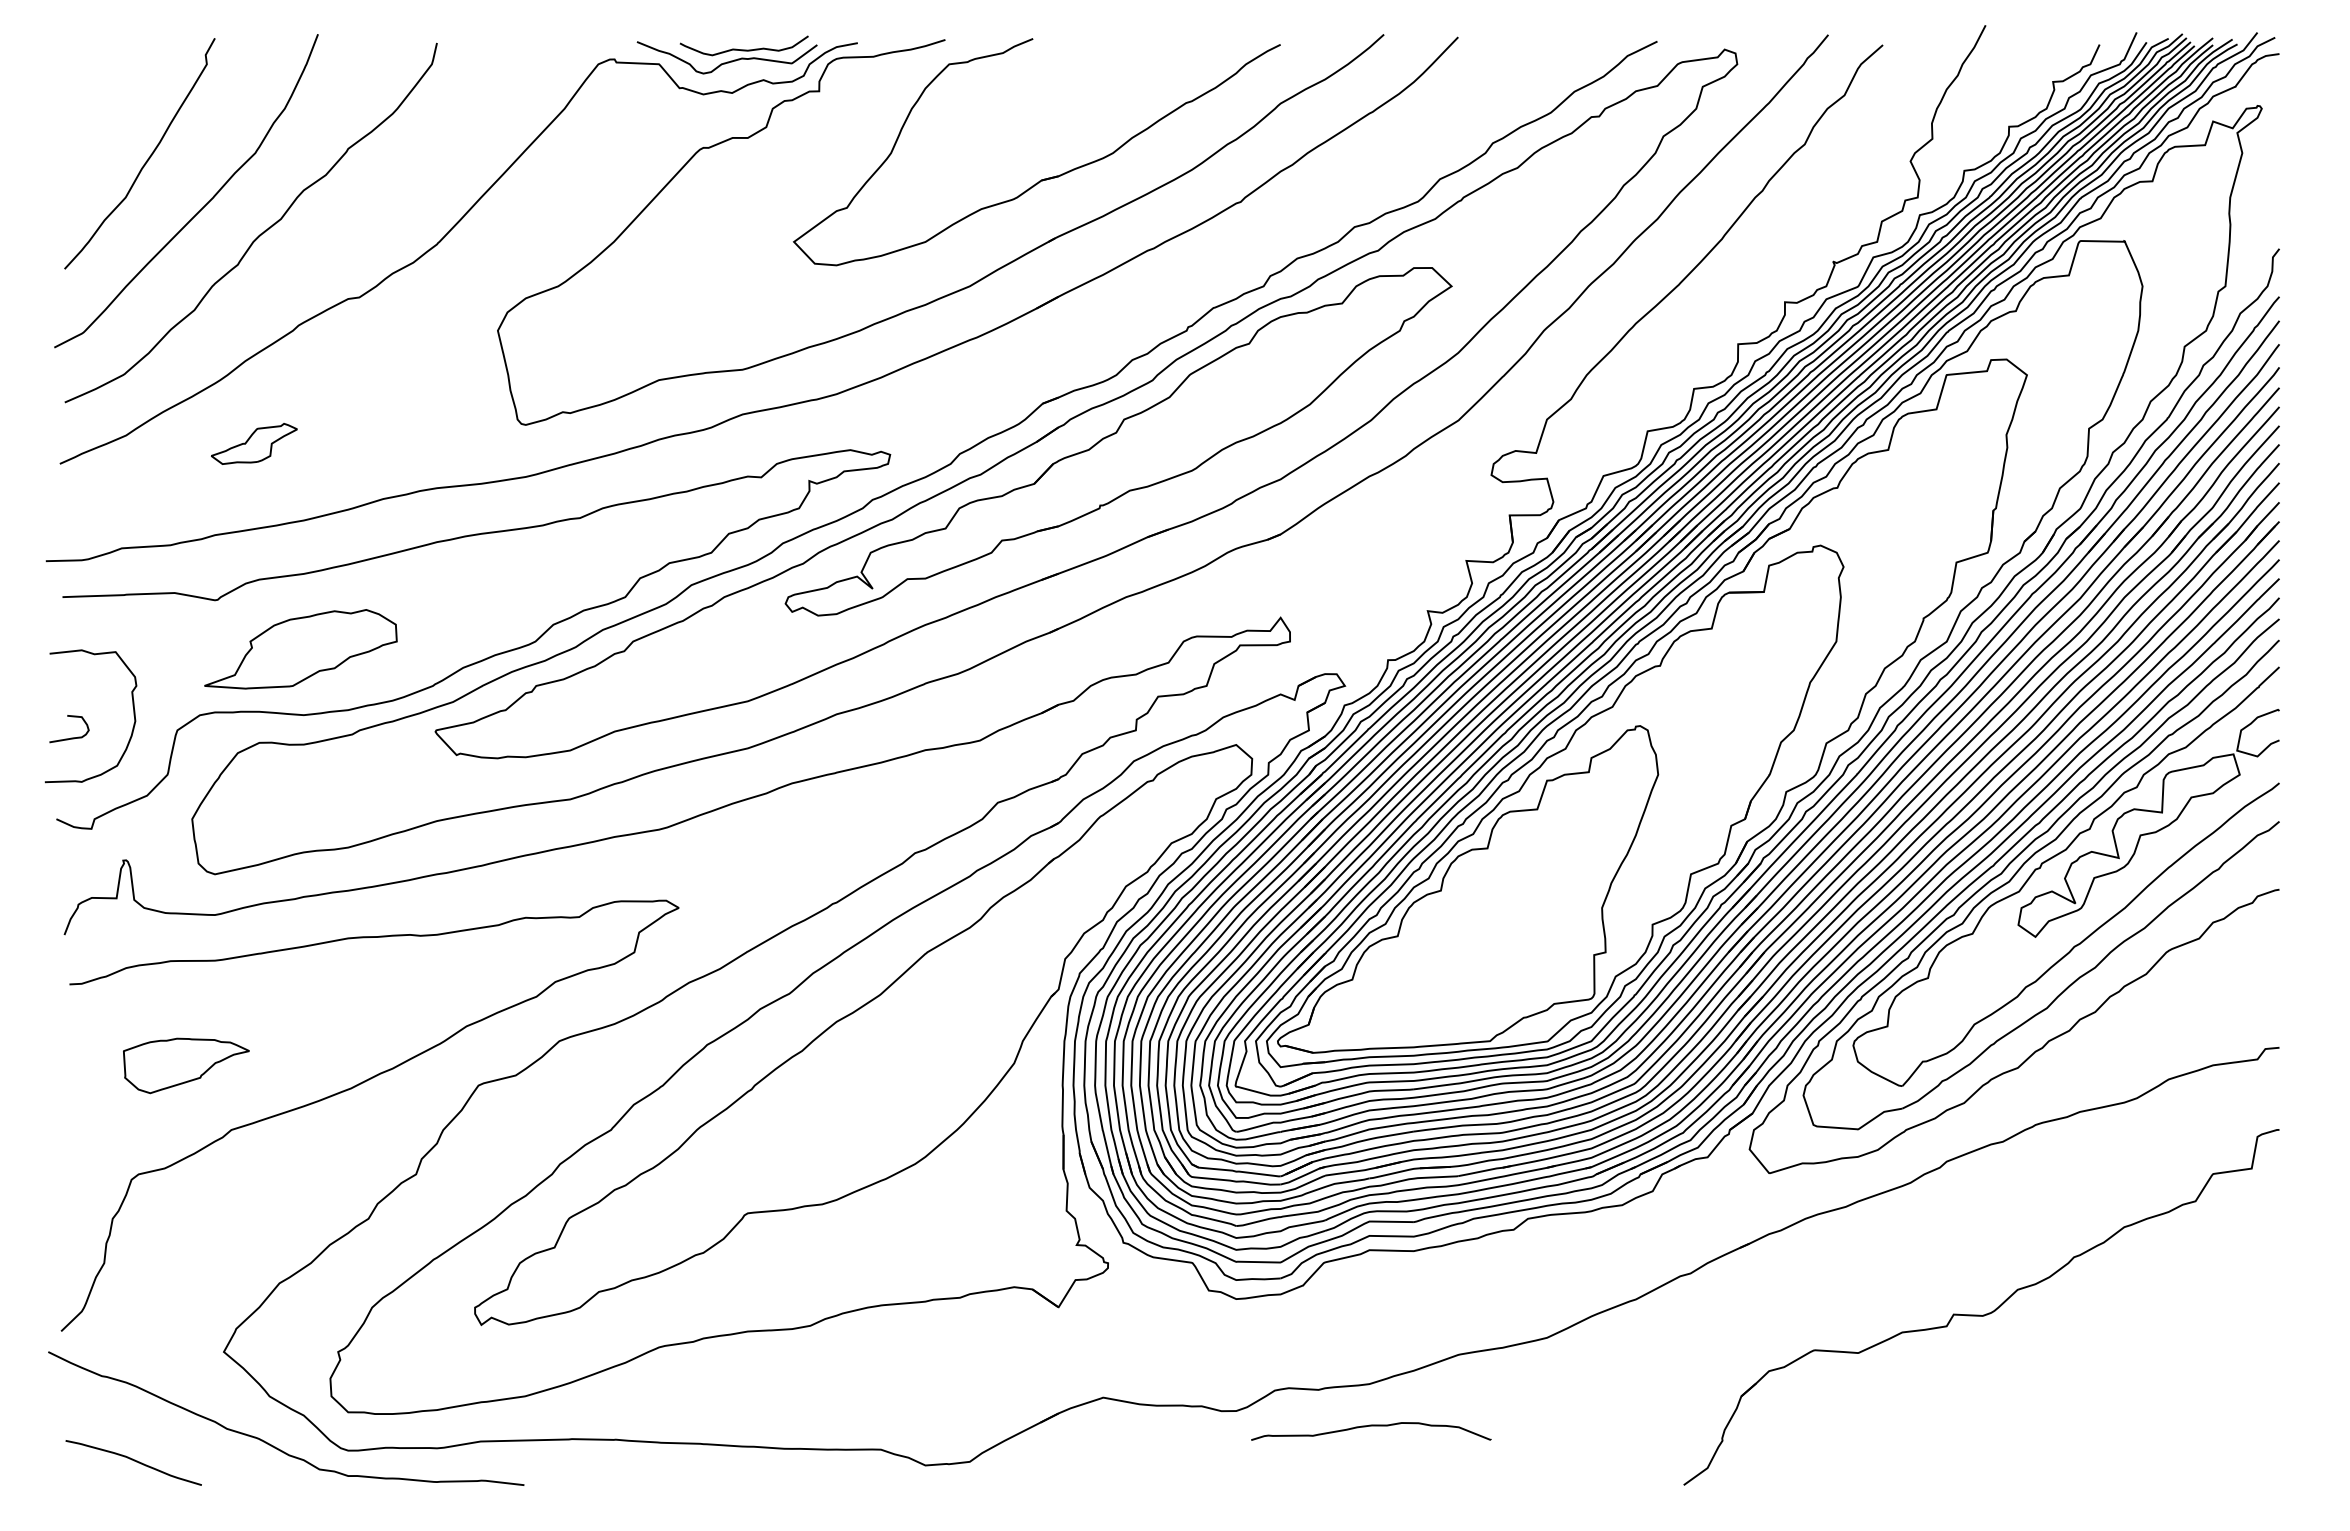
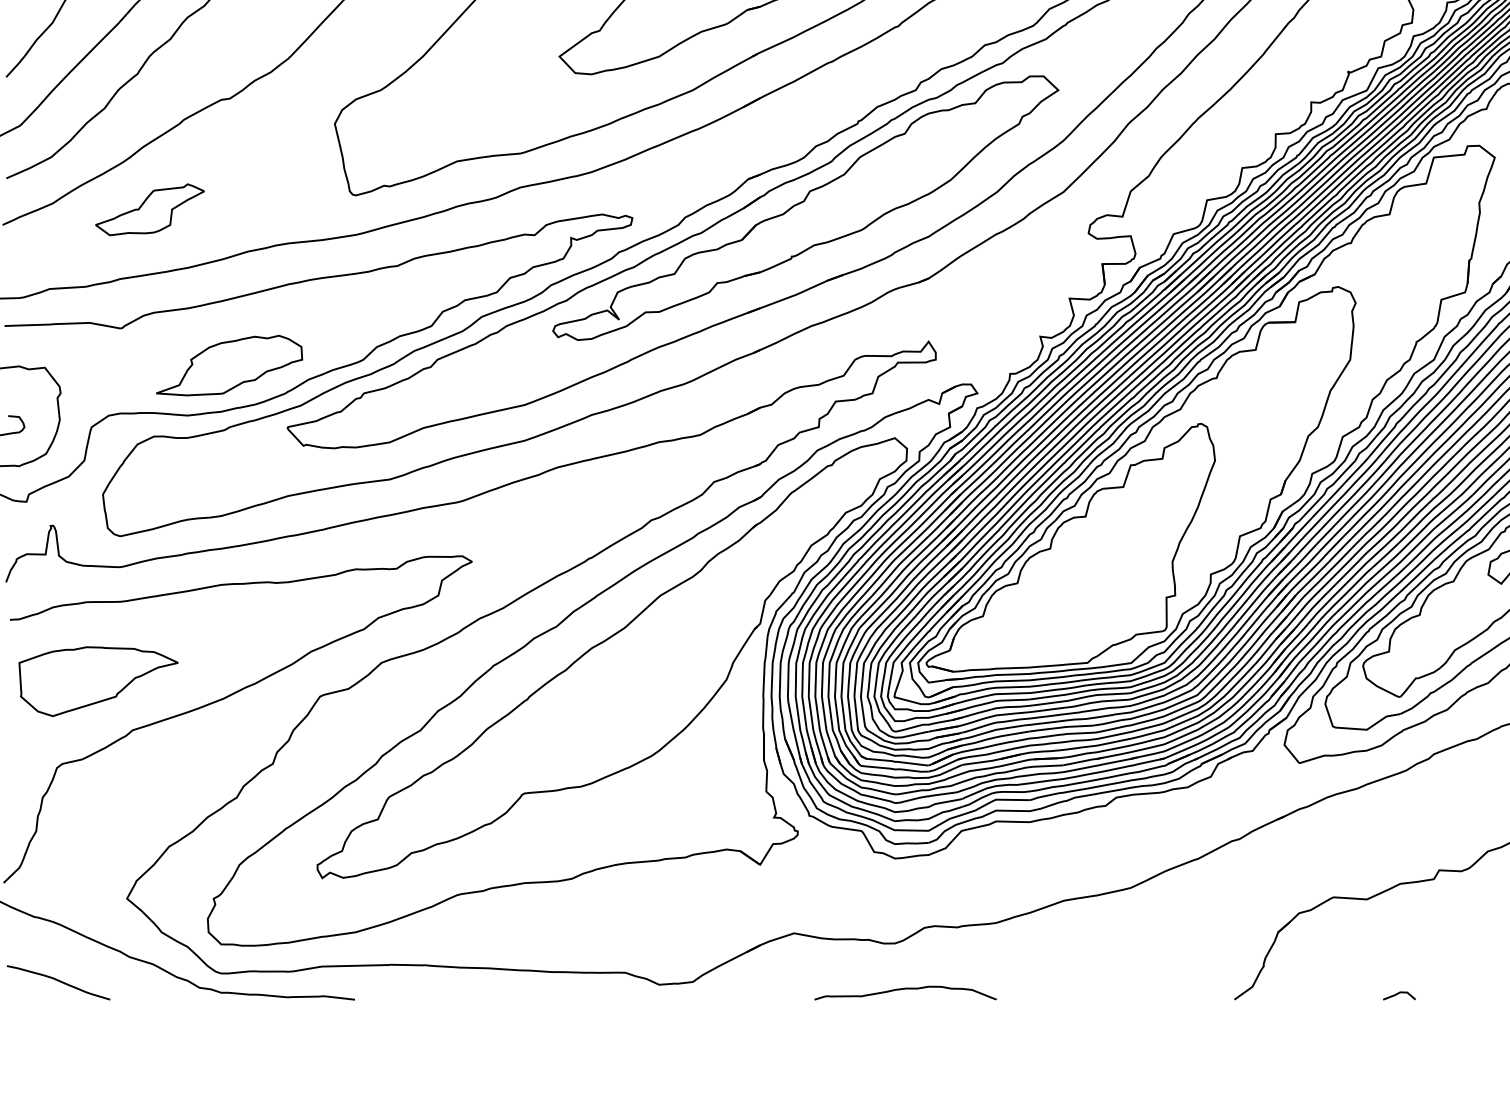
part: (254, 443) -> (150, 209), size x1.67
part: (300, 649) -> (229, 365), moved
part: (186, 1065) -> (98, 681), size x1.67
curve: (1371, 1426) -> (905, 989), moved
line: (1899, 1478) -> (1398, 994), added

